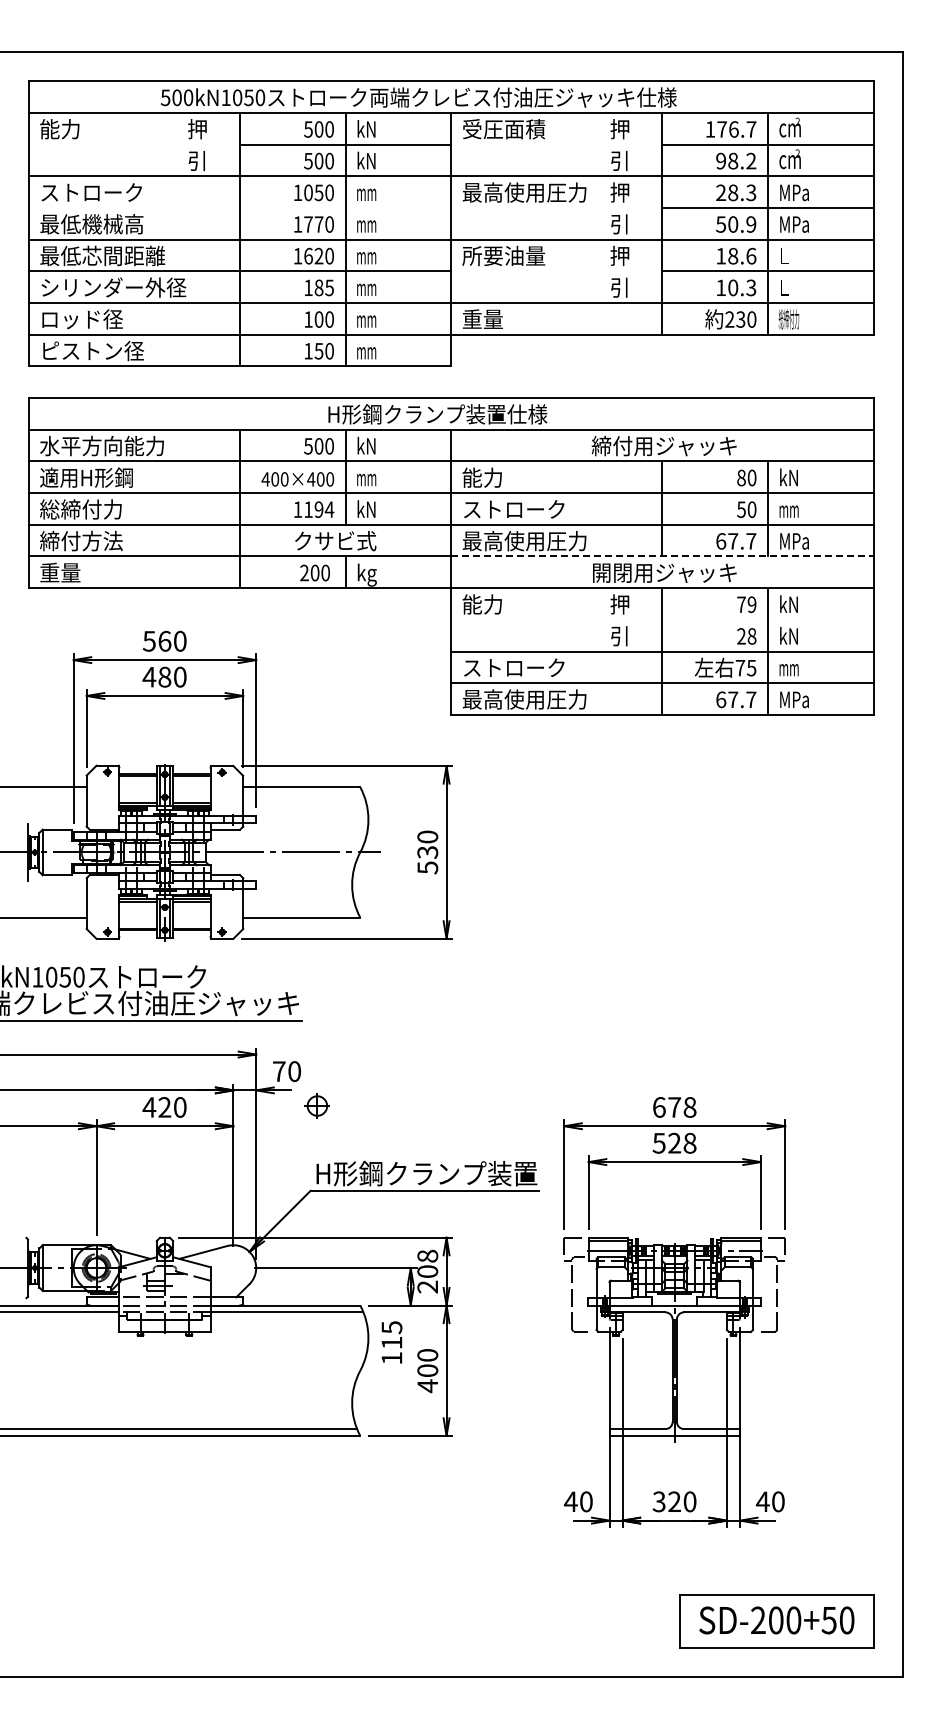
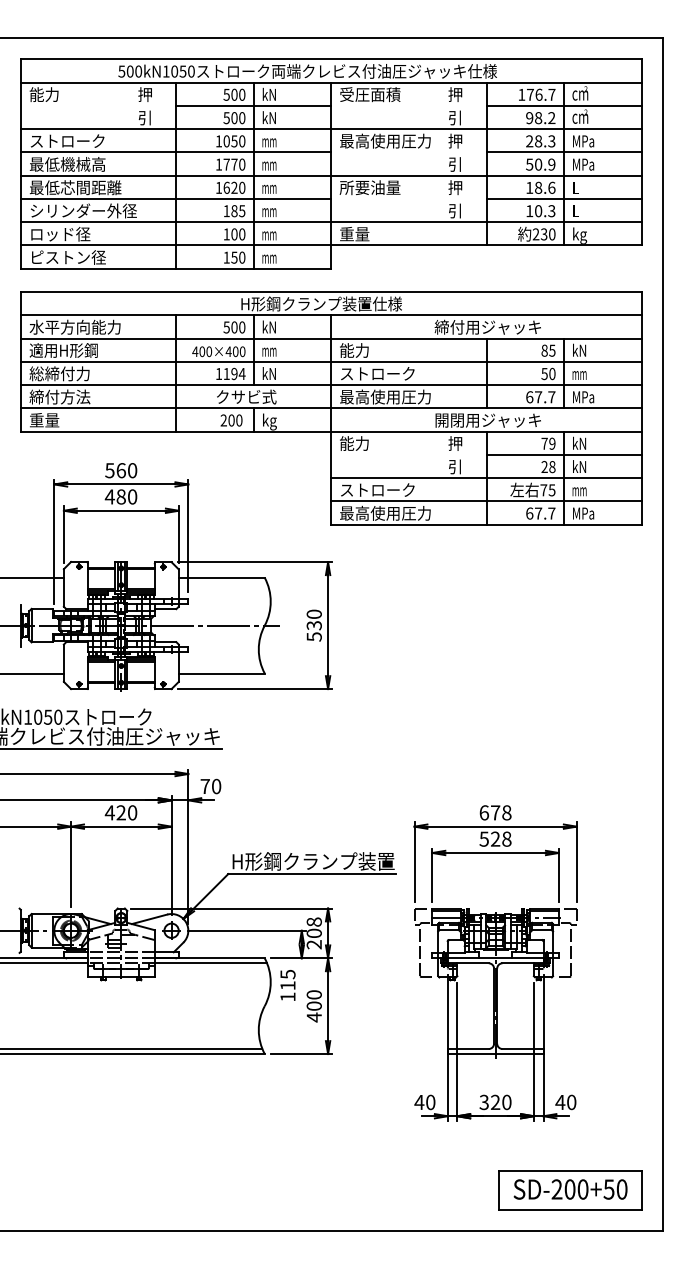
line: (239, 207) -> (176, 152), added
text: (788, 321) -> (579, 235), 総締付力 -> kg
text: (751, 477) -> (551, 350), 80 -> 85
line: (662, 556) -> (486, 408), dashed -> solid
line: (767, 619) -> (563, 454), added
part: (316, 1105) -> (170, 930), moved

